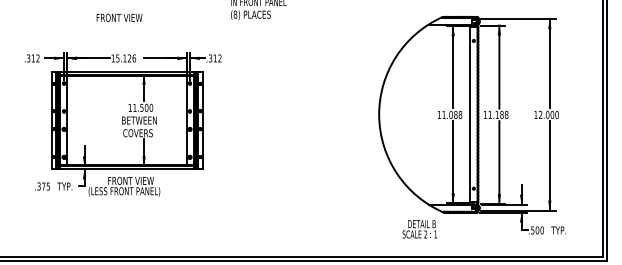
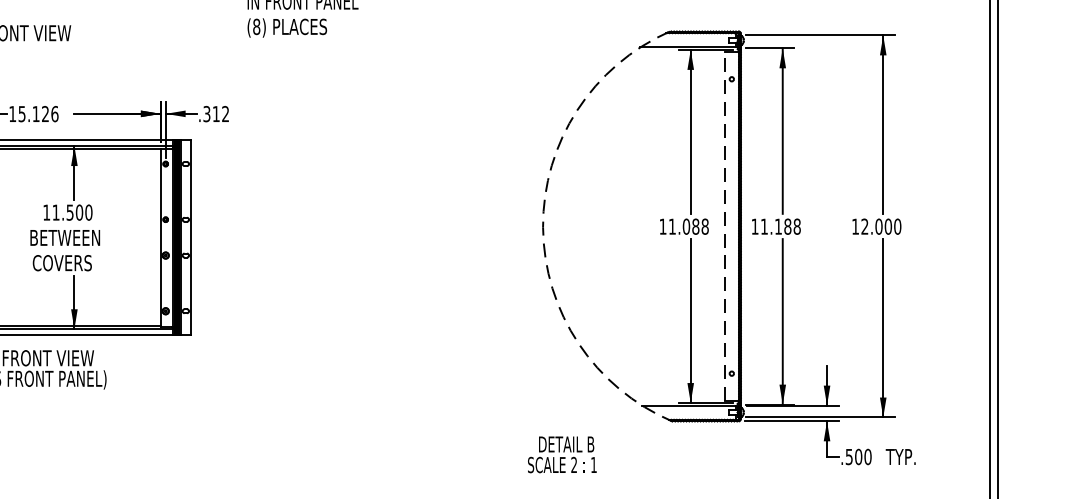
line: (470, 114) -> (725, 225), solid -> dashed
arc: (379, 115) -> (543, 227), solid -> dashed
text: (419, 229) -> (561, 455), moved

